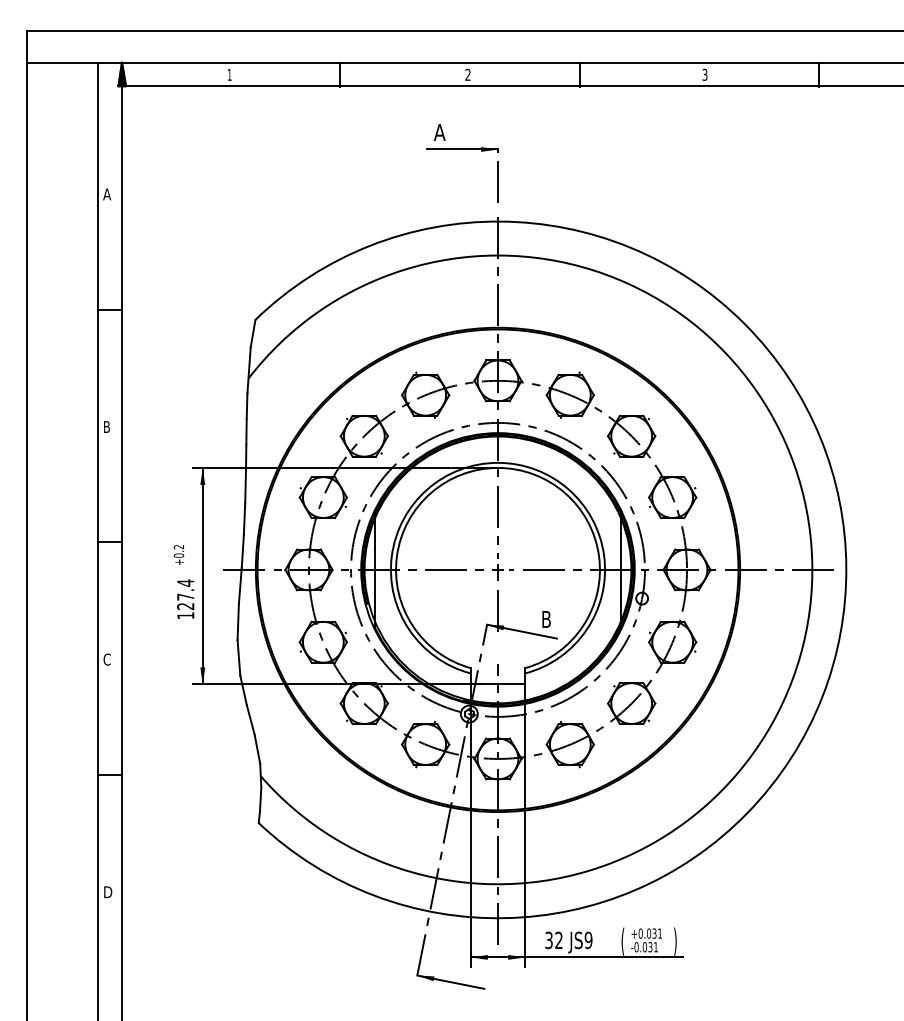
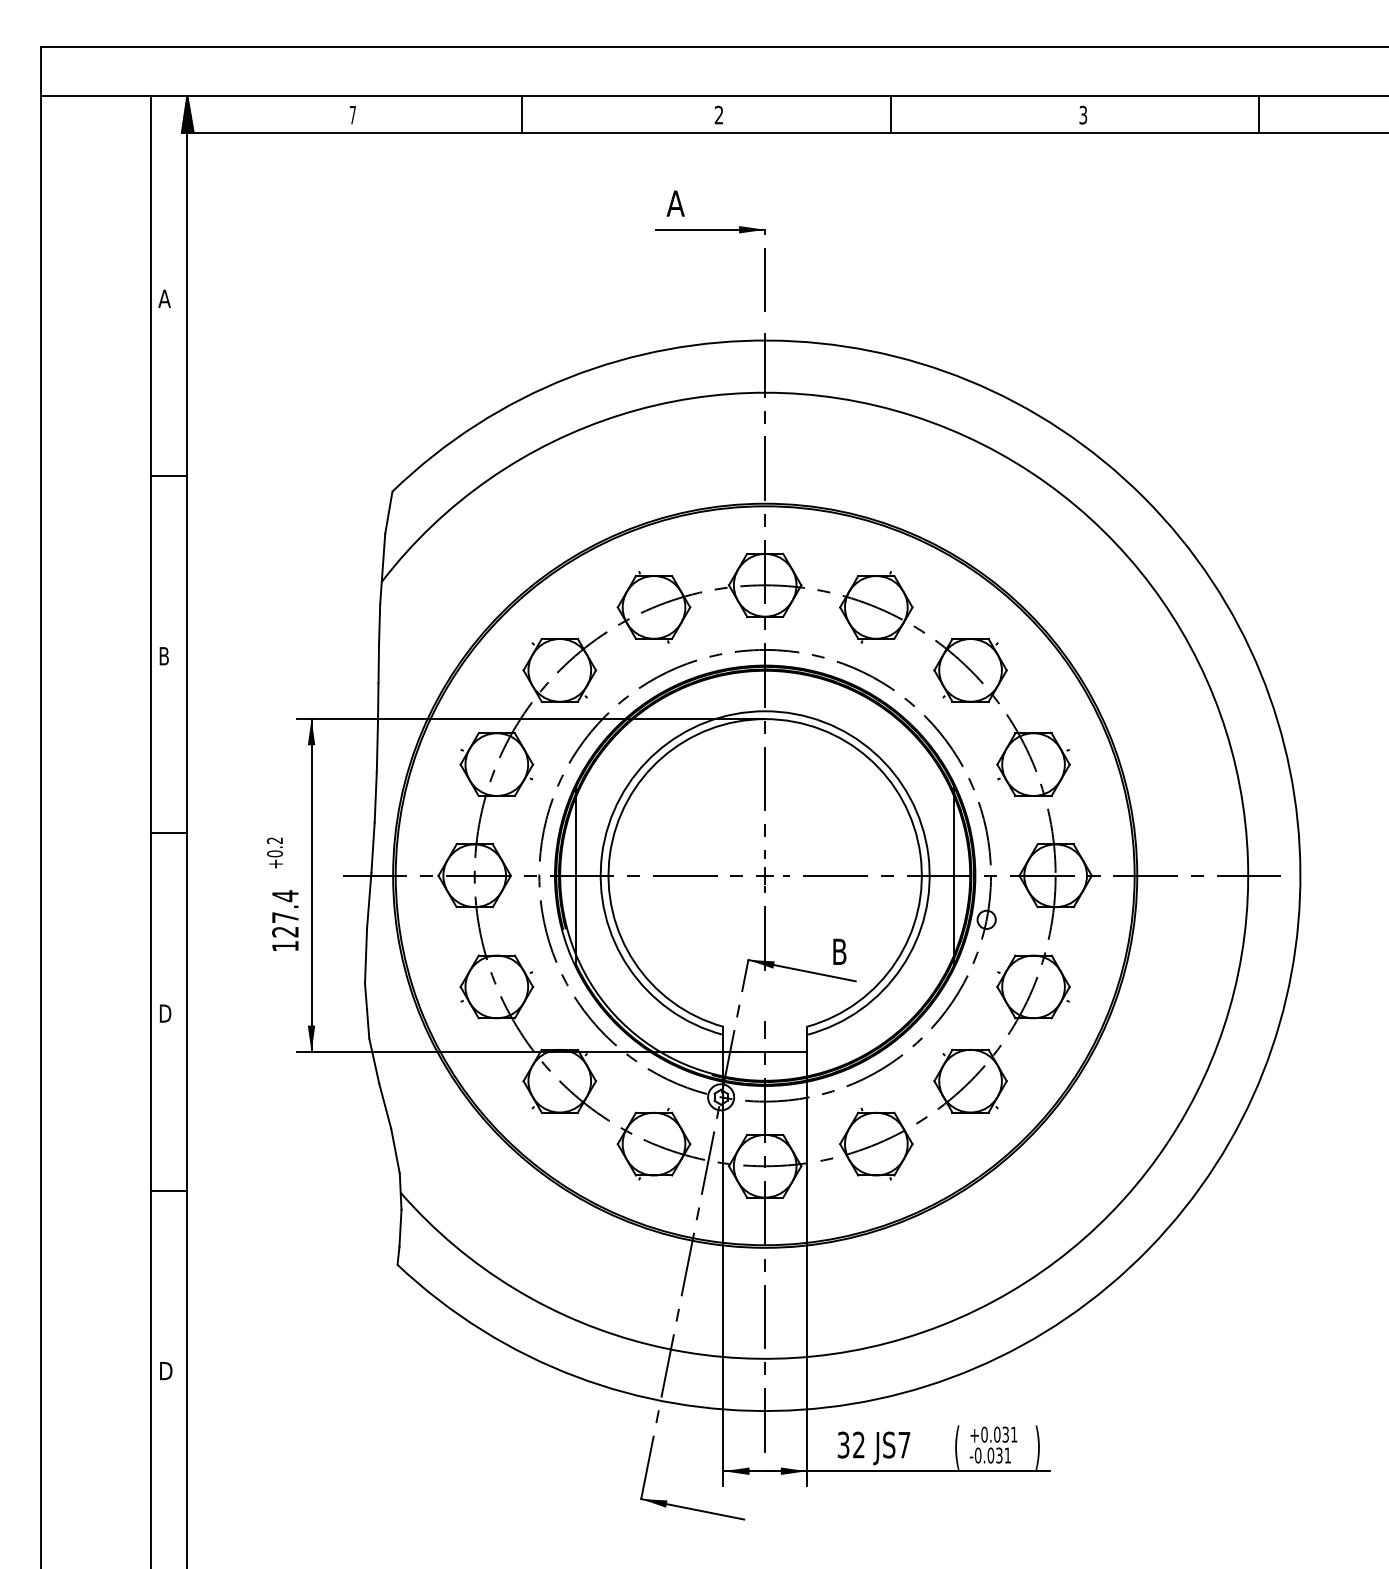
text: (229, 74) -> (352, 114), 1 -> 7
text: (107, 659) -> (165, 1013), C -> D
text: (588, 940) -> (904, 1445), JS9 -> JS7

